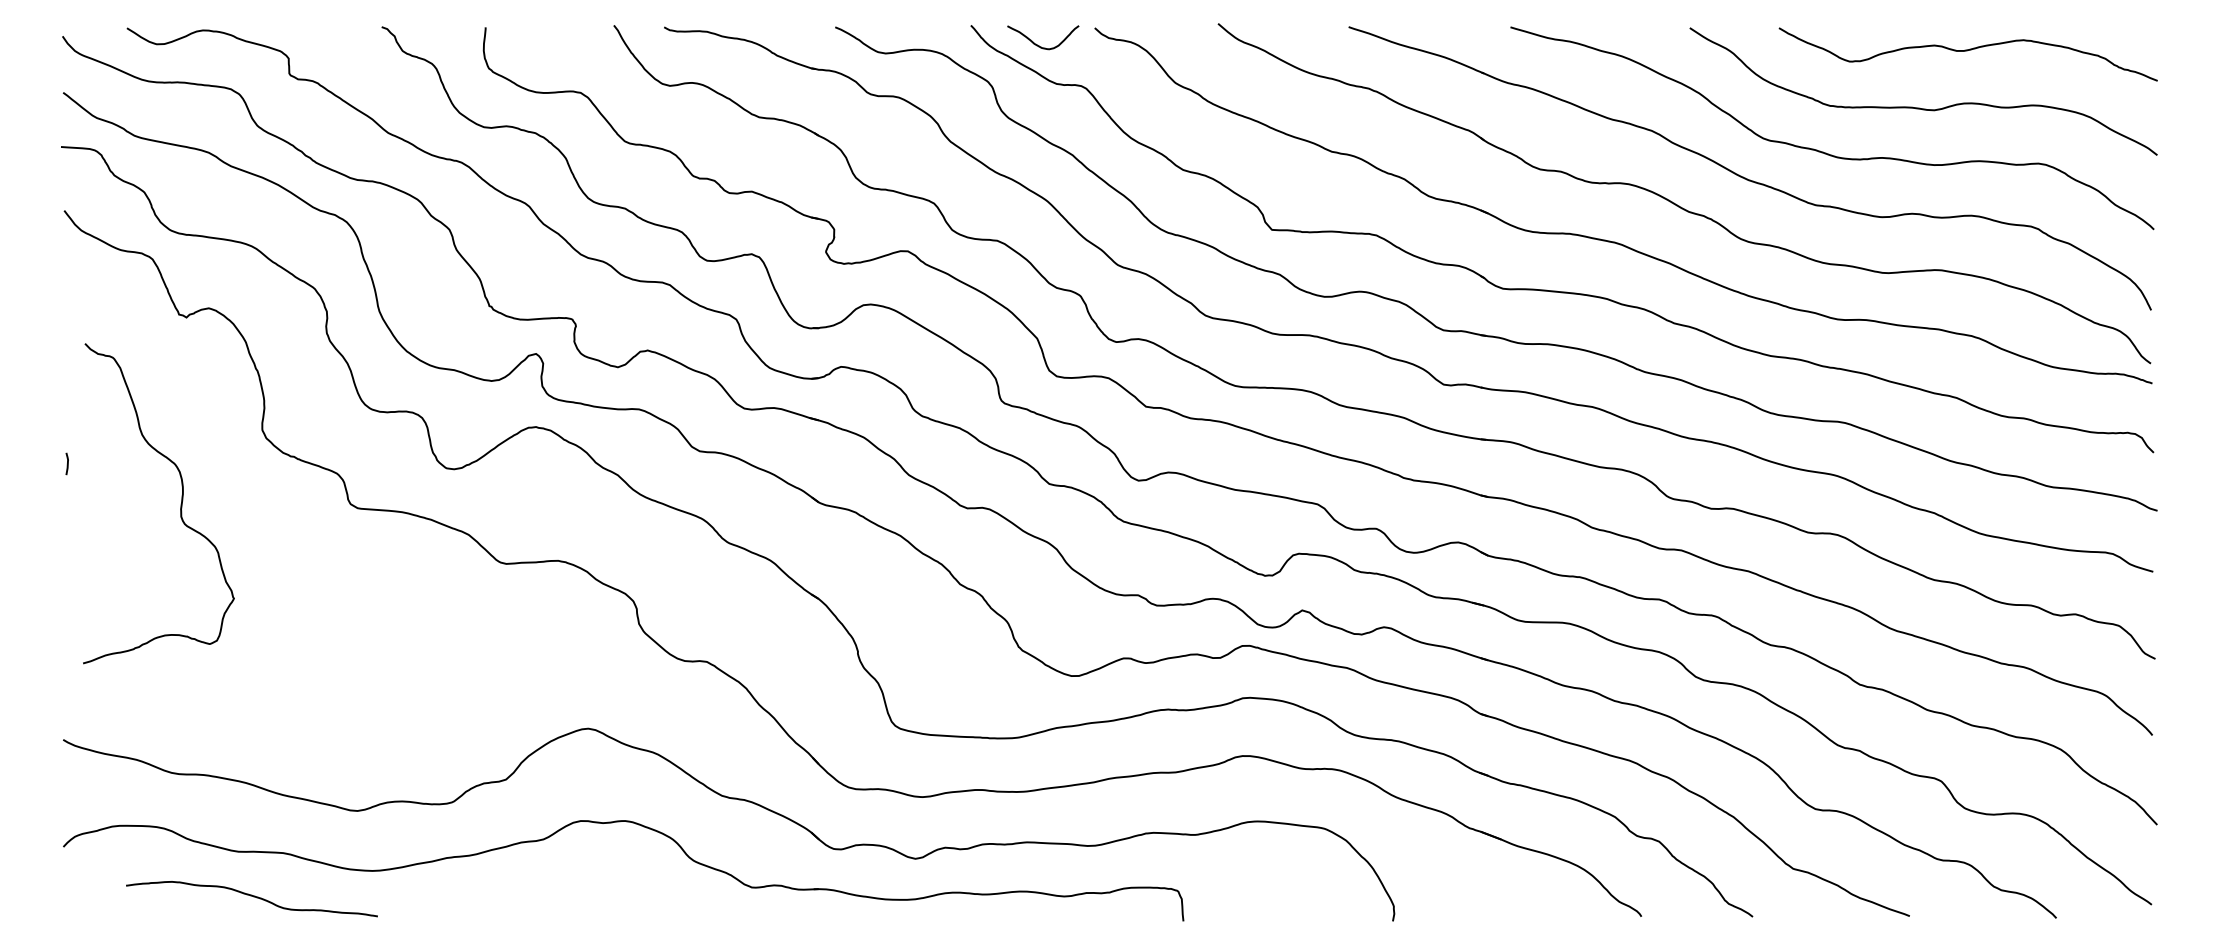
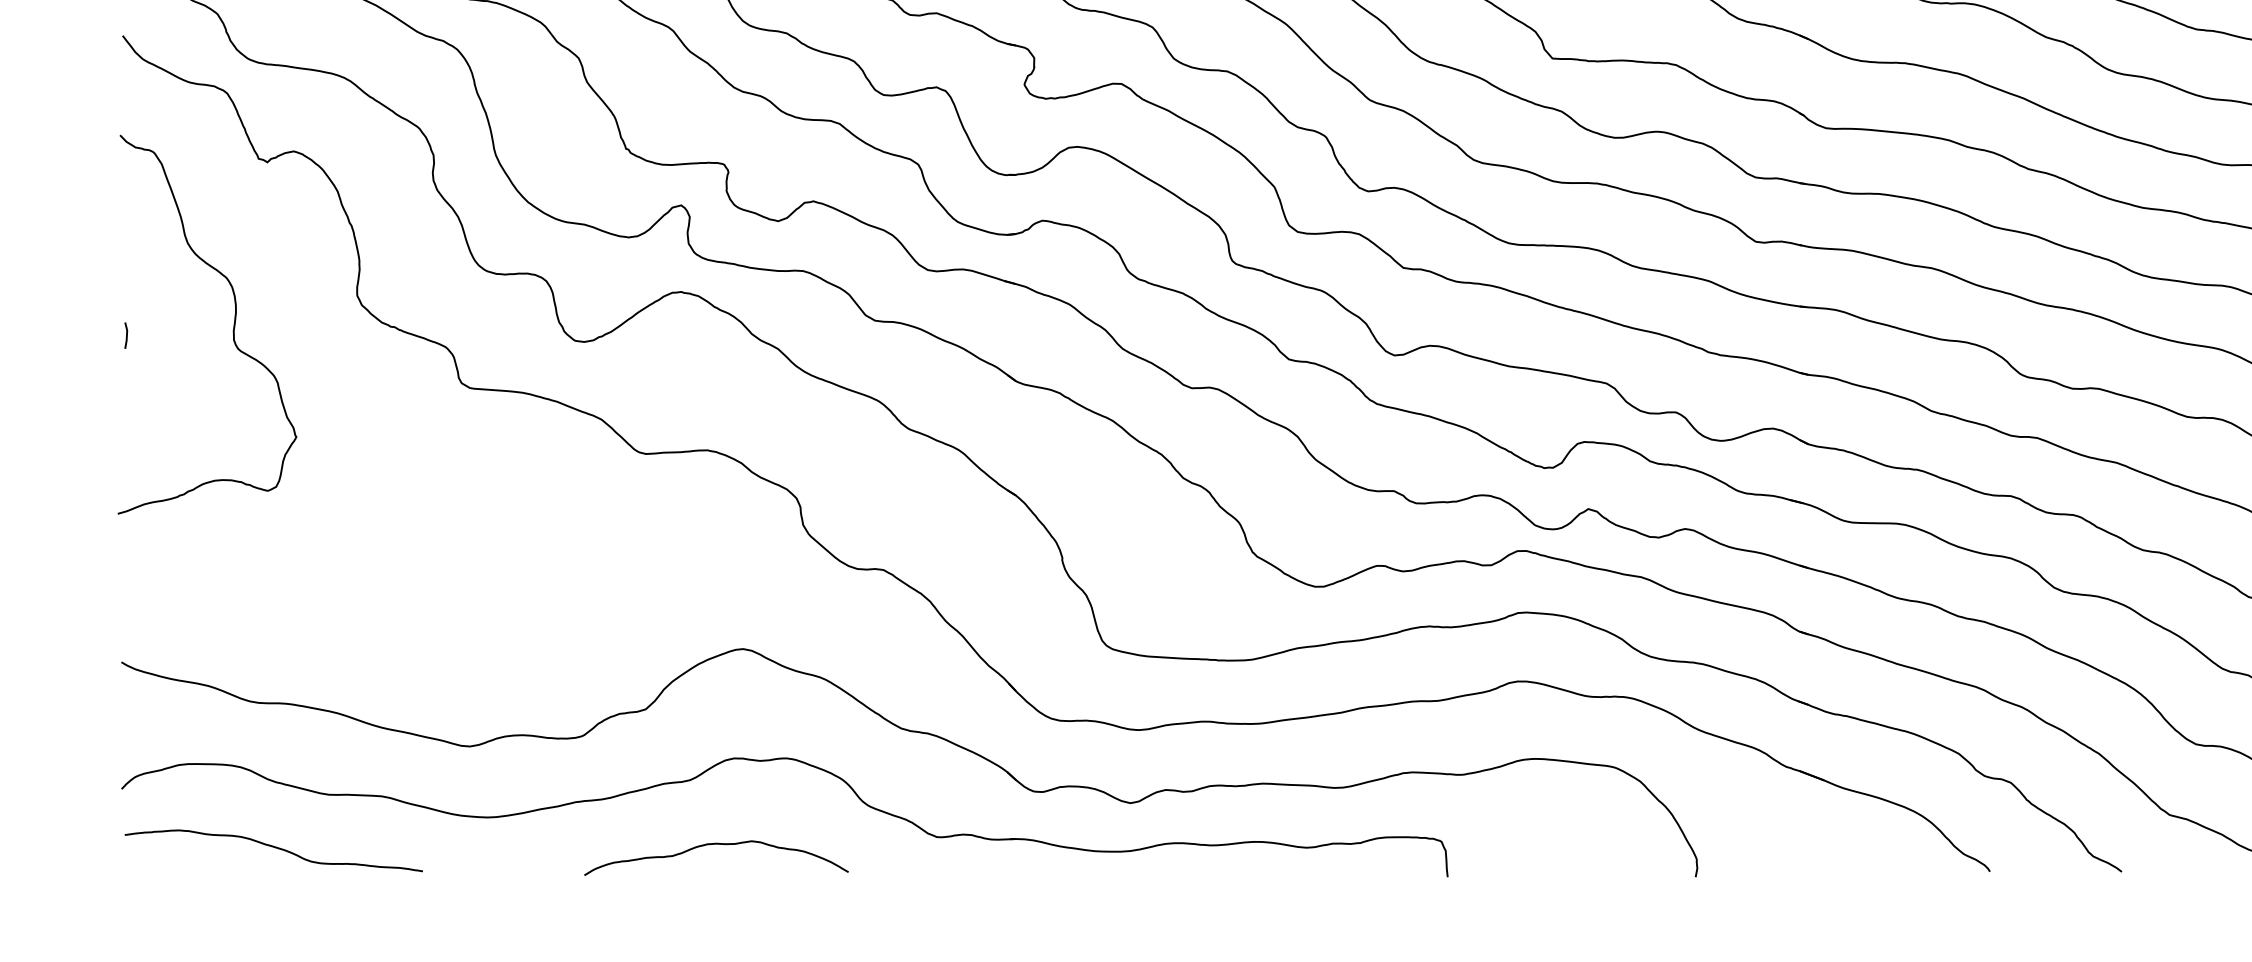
curve: (180, 504) -> (233, 325), moved
curve: (564, 894) -> (714, 845), added
curve: (253, 897) -> (275, 848), moved

